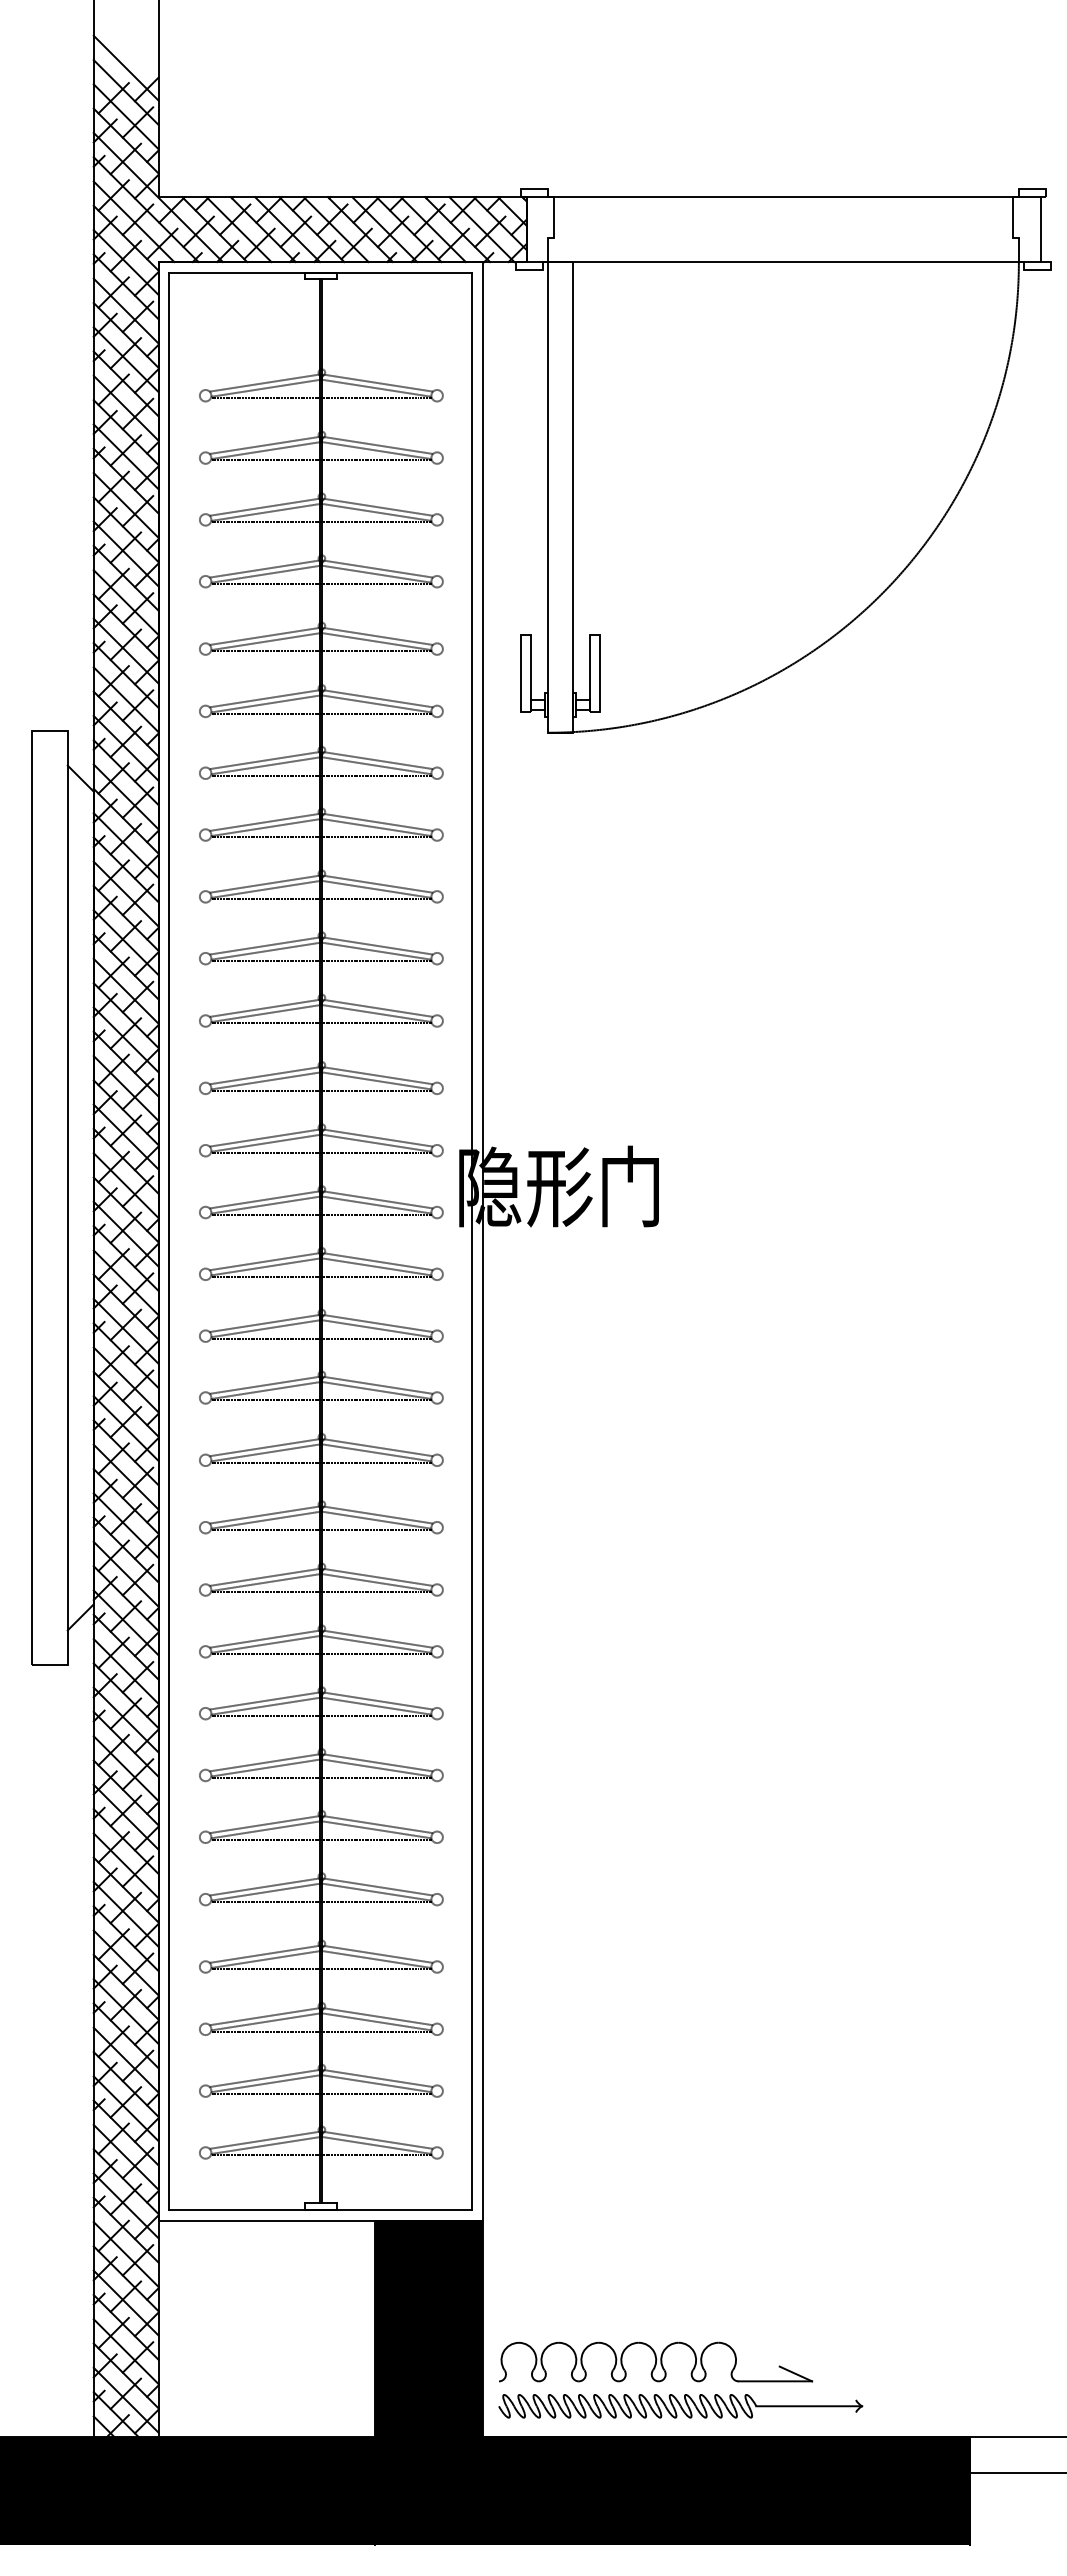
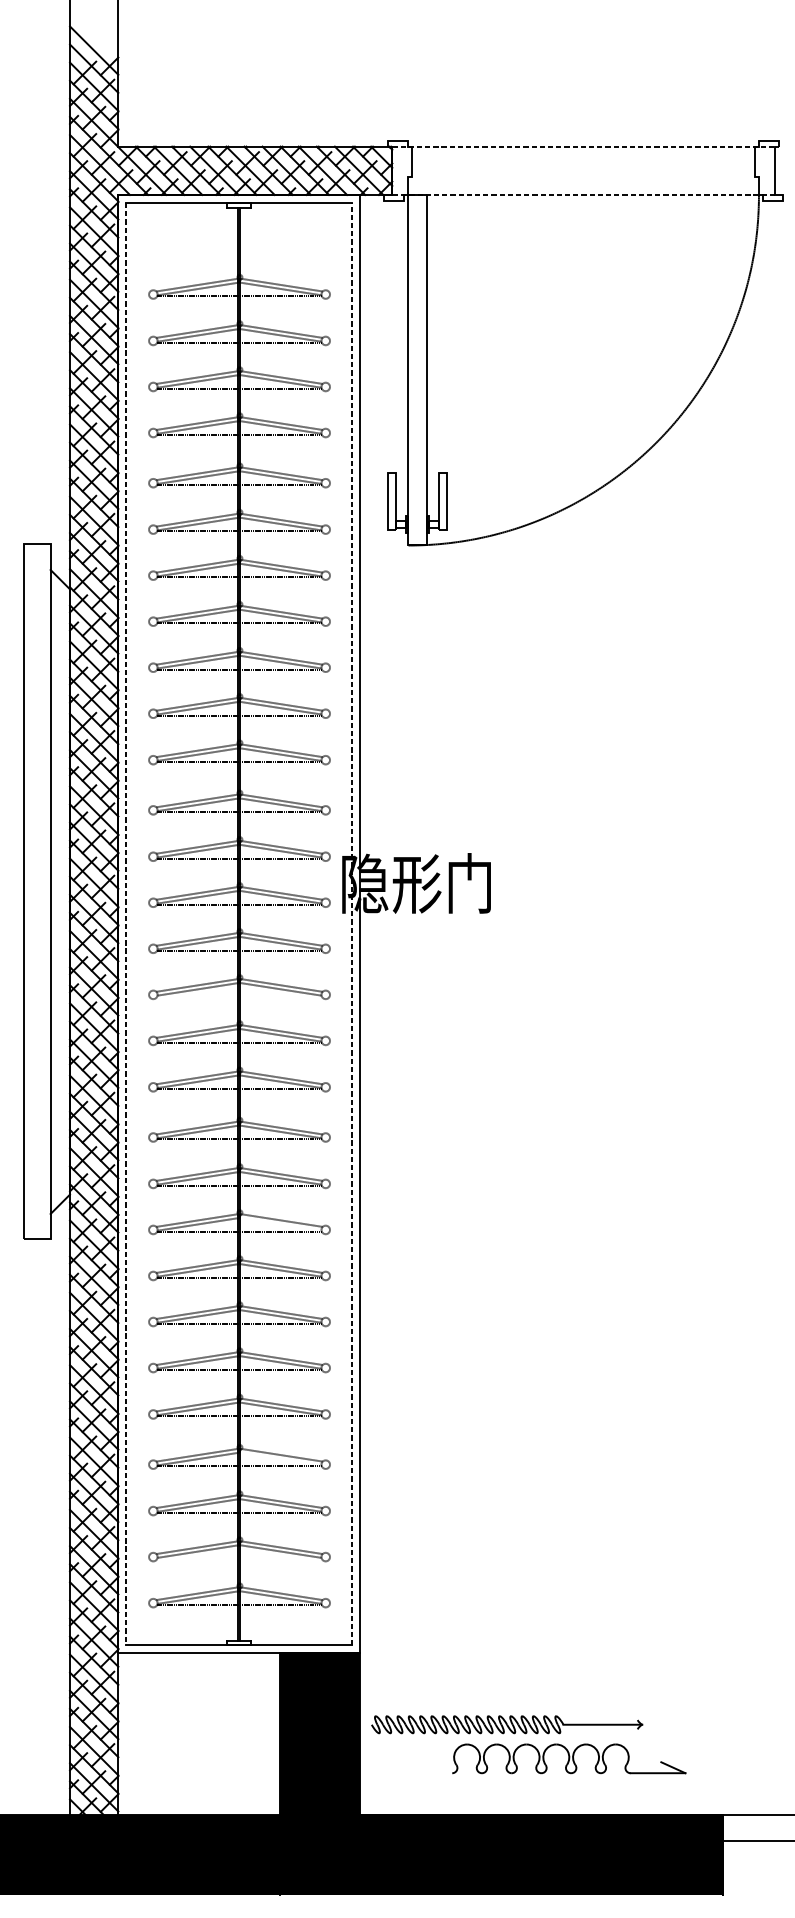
line: (783, 197) -> (583, 146), solid -> dashed
line: (783, 262) -> (583, 195), solid -> dashed
line: (472, 1240) -> (352, 923), solid -> dashed
line: (169, 1241) -> (126, 924), solid -> dashed
line: (320, 1338) -> (238, 996), removed
line: (376, 1643) -> (280, 1223), removed
line: (376, 1959) -> (280, 1459), removed
line: (320, 2093) -> (238, 1558), removed
part: (656, 2361) -> (569, 1758), moved
part: (680, 2406) -> (506, 1724), moved

